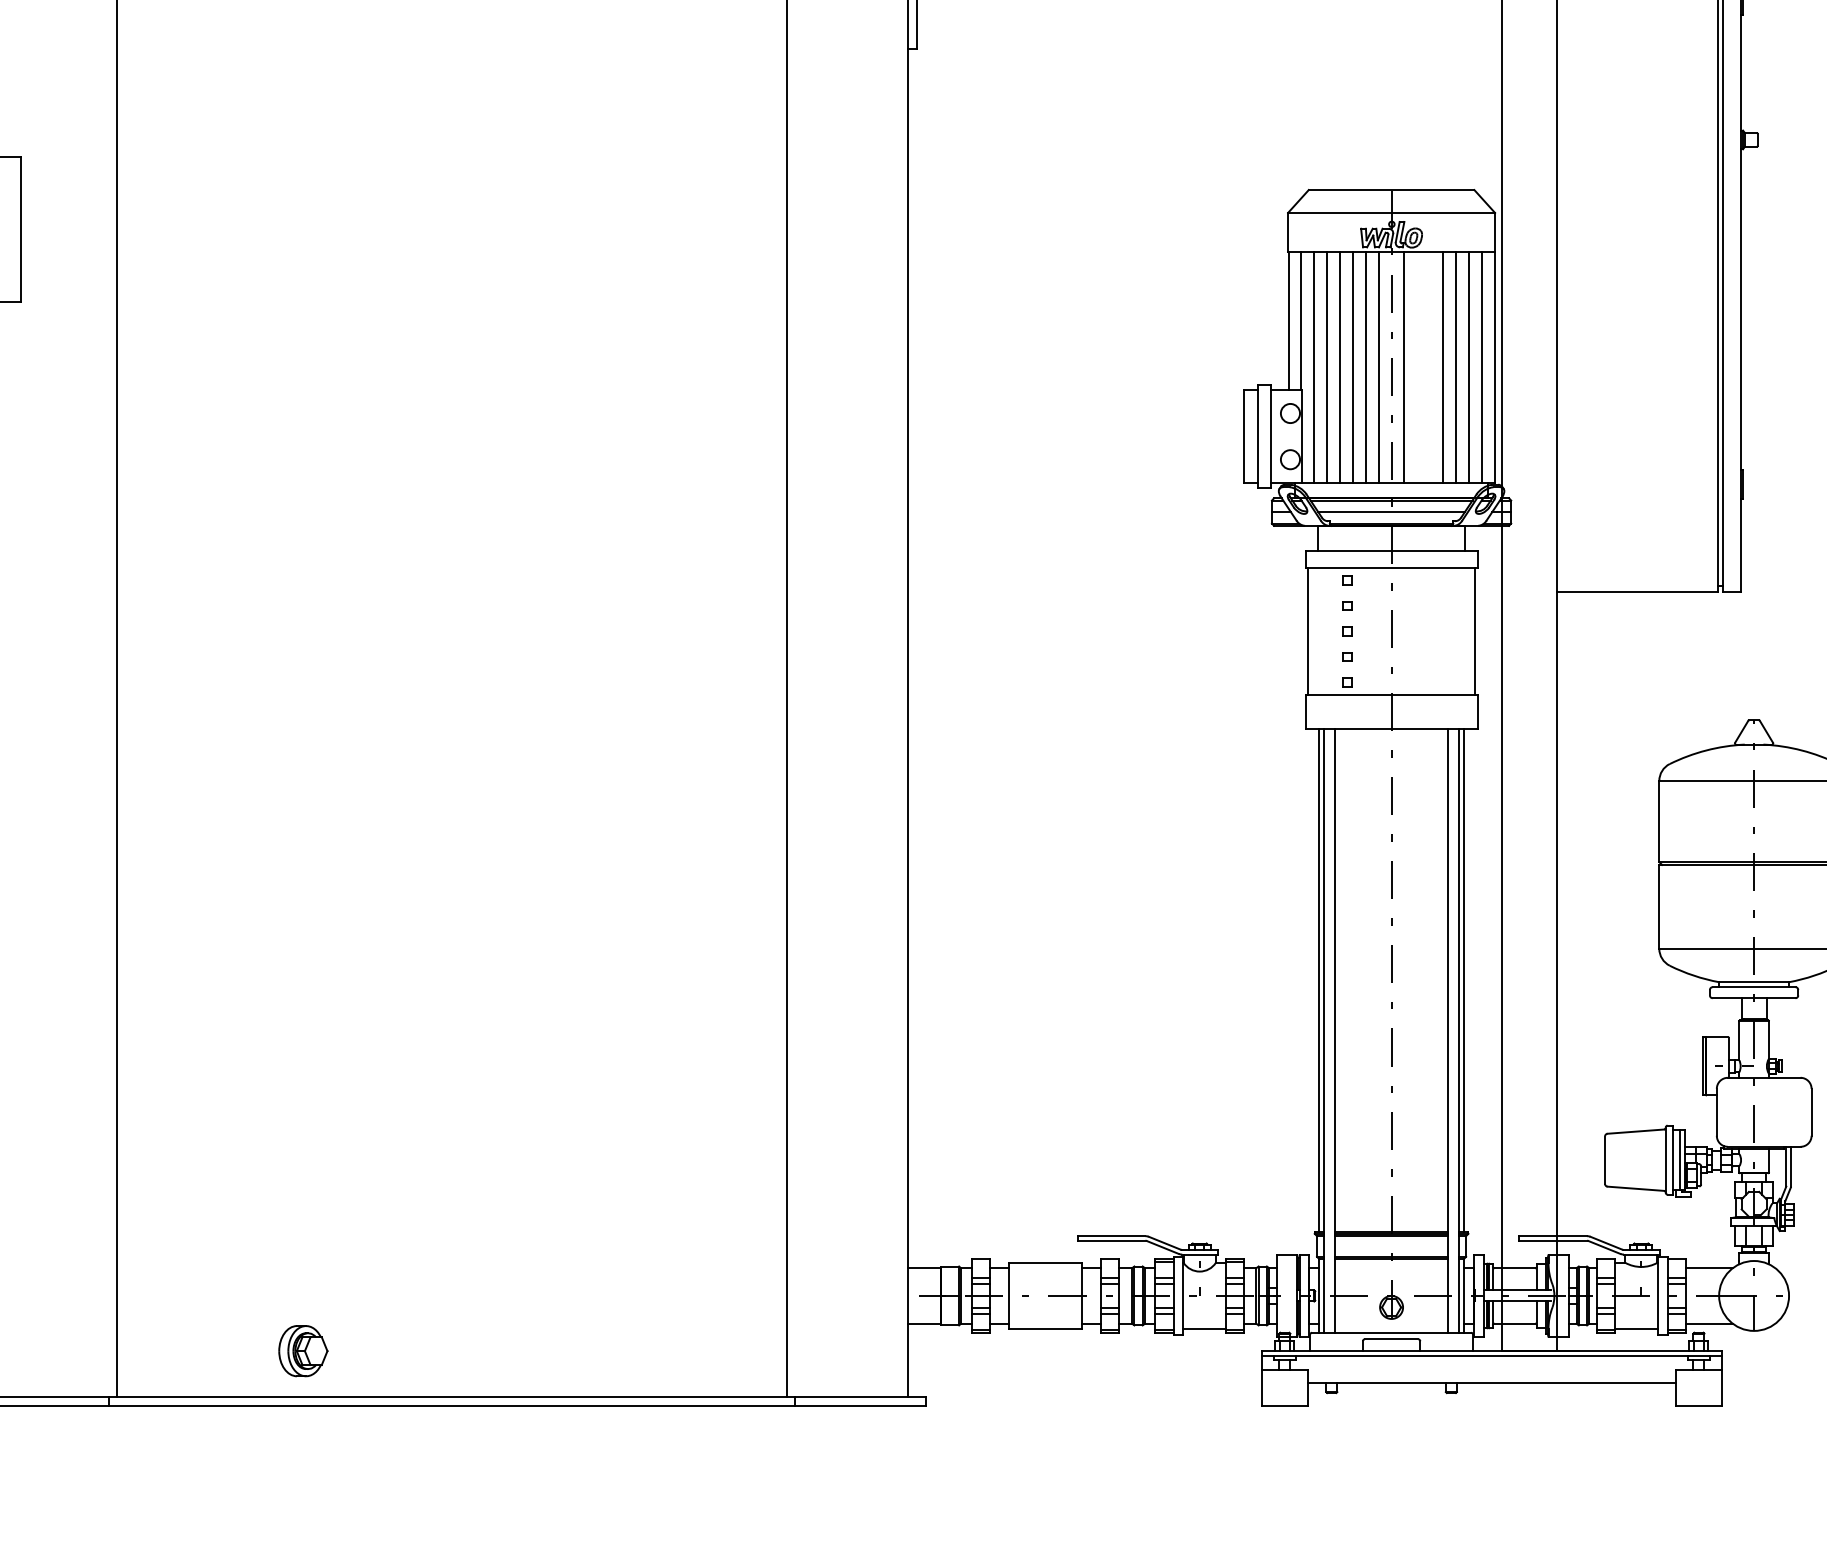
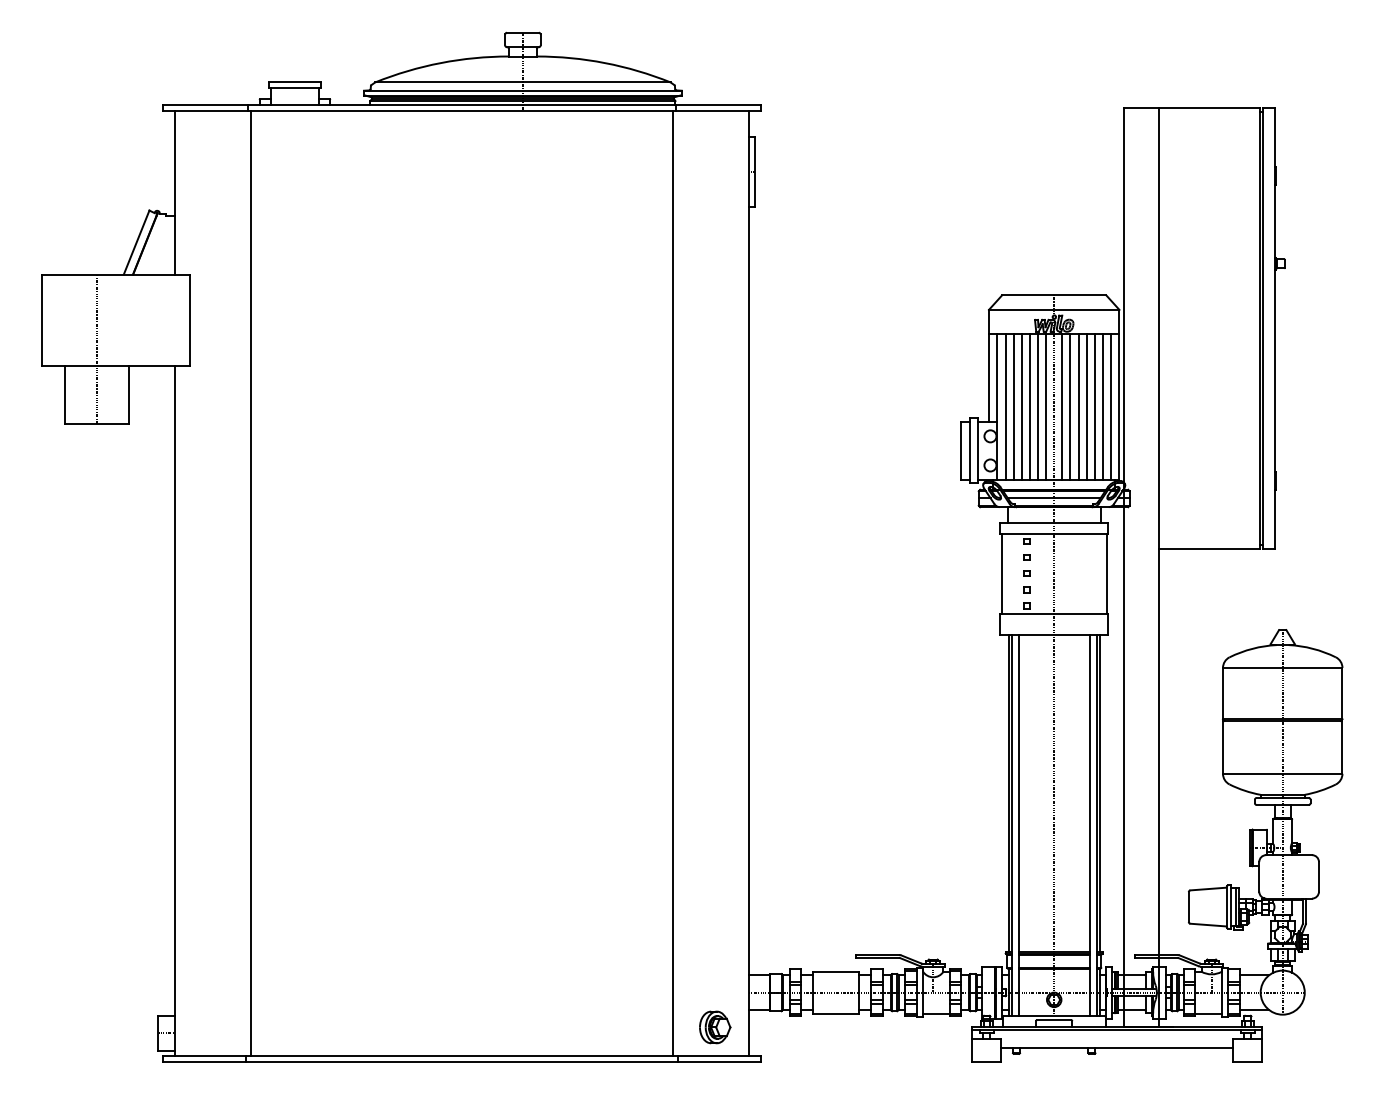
line: (1417, 367) -> (1070, 407), added
line: (1430, 367) -> (1078, 407), added
part: (303, 1351) -> (715, 1027), moved

